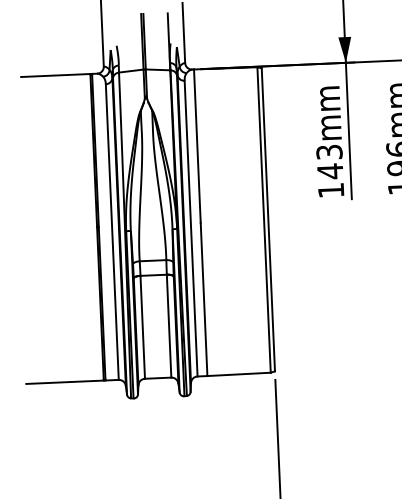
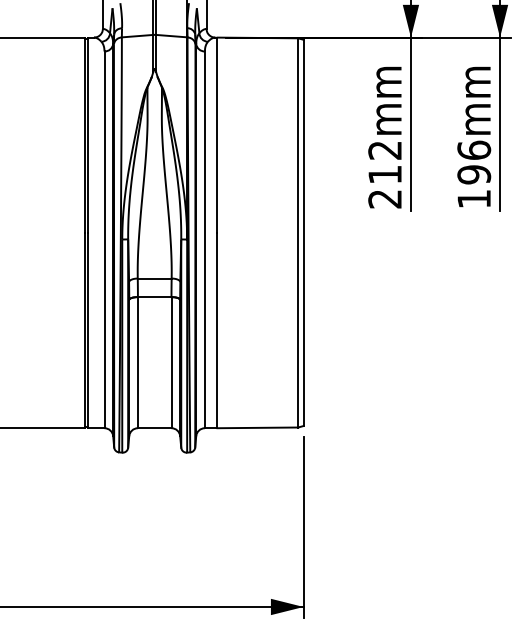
text: (330, 171) -> (385, 174), 143mm -> 212mm

